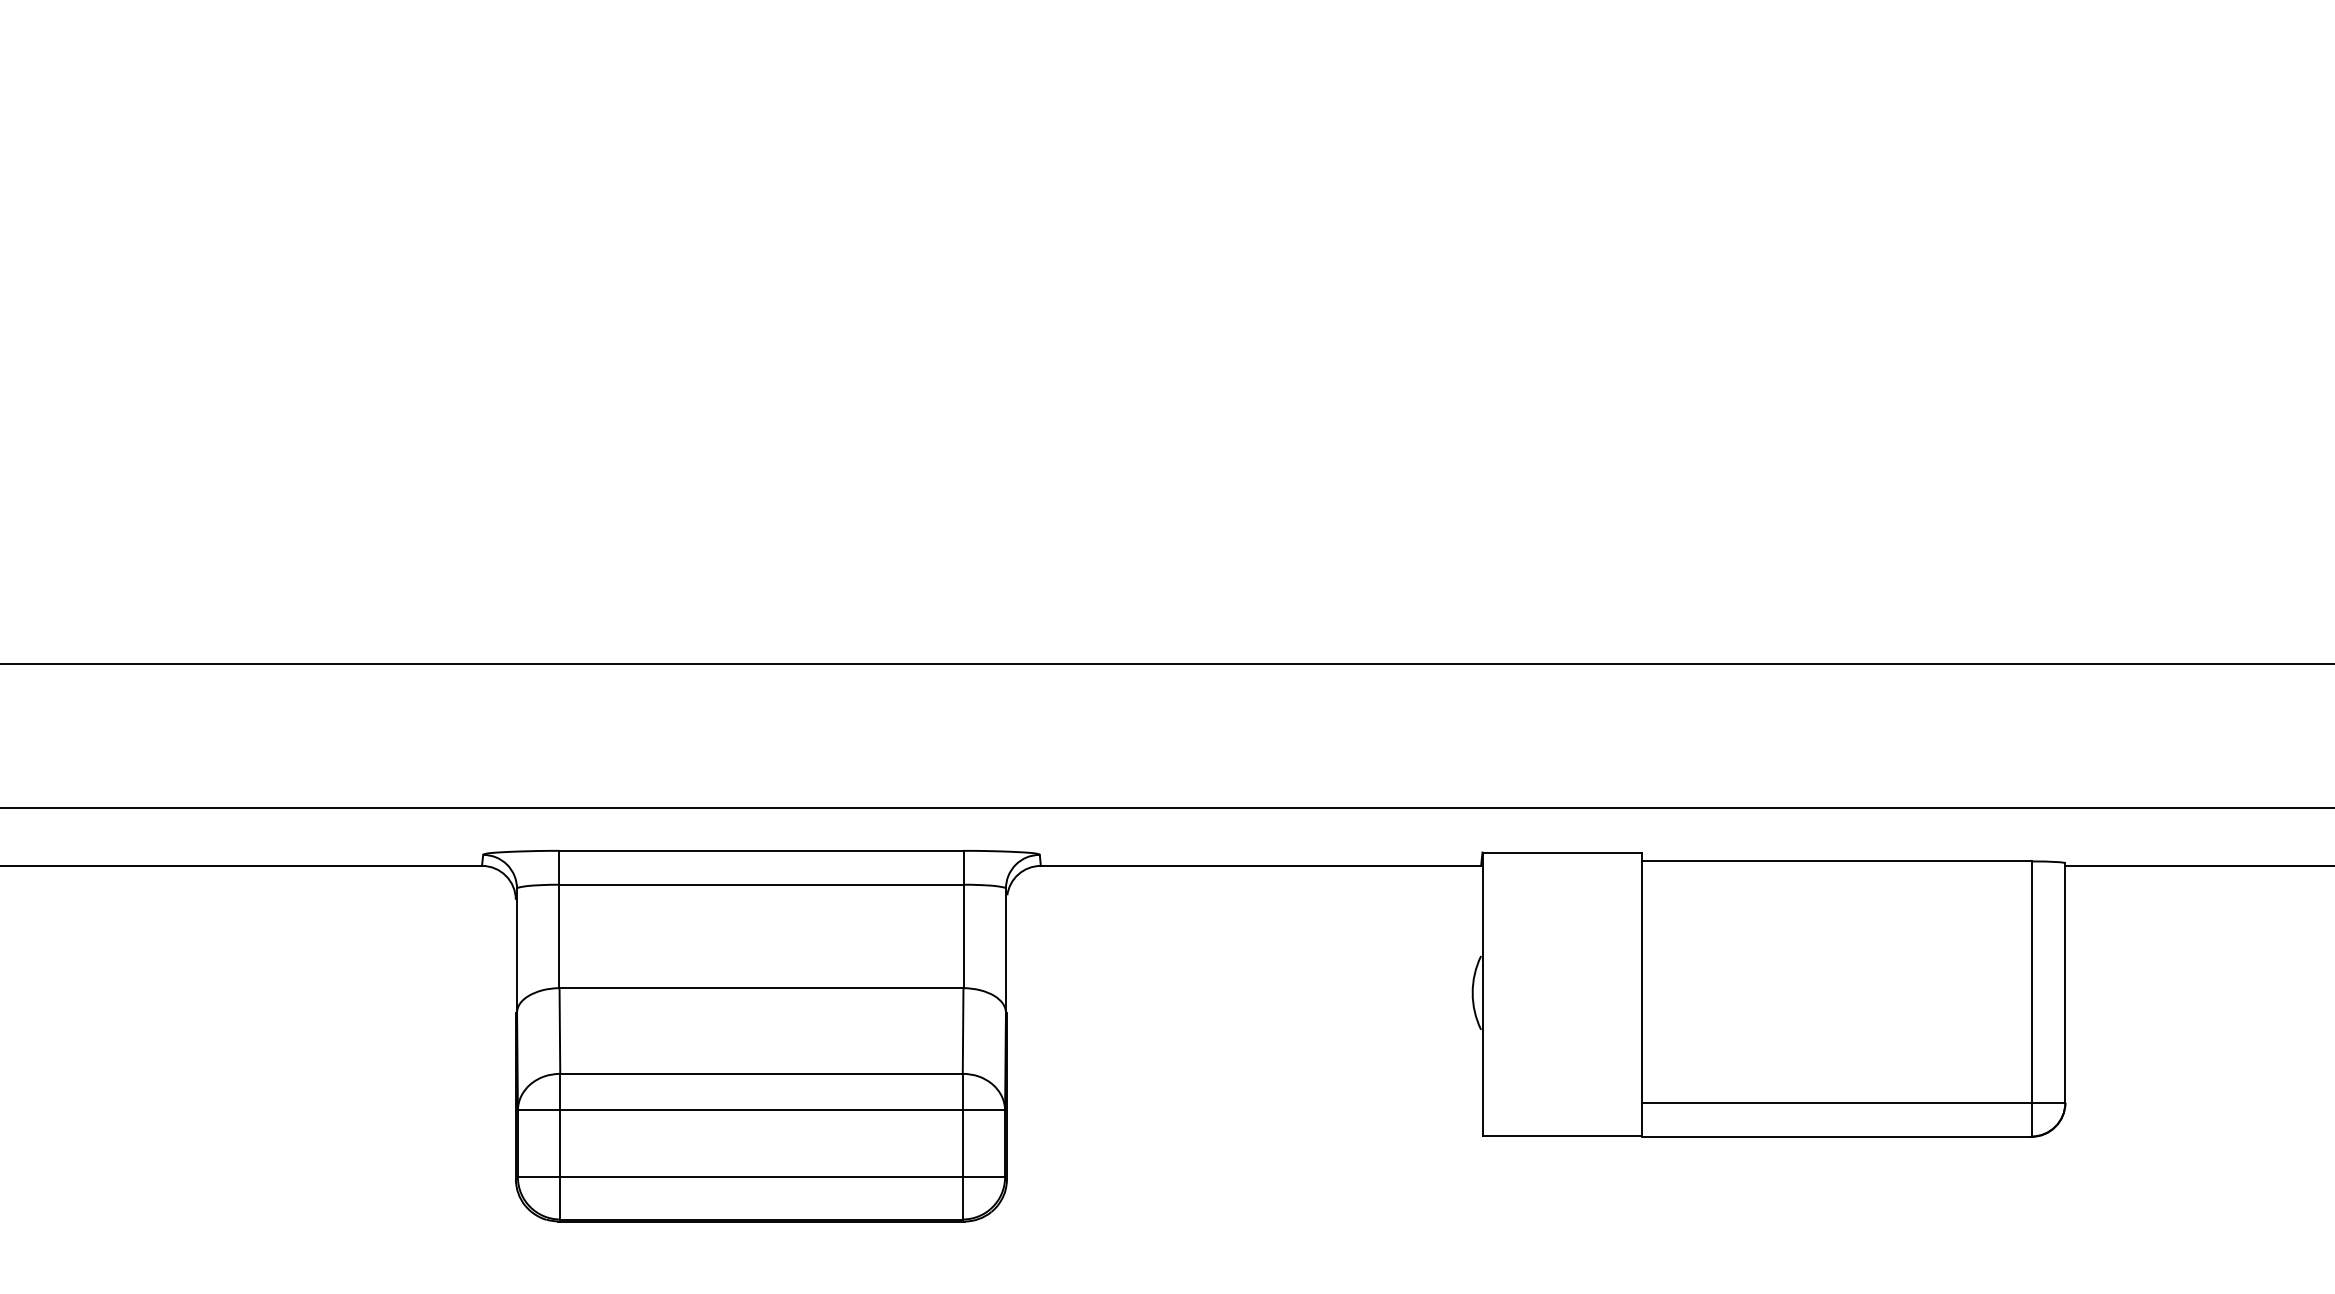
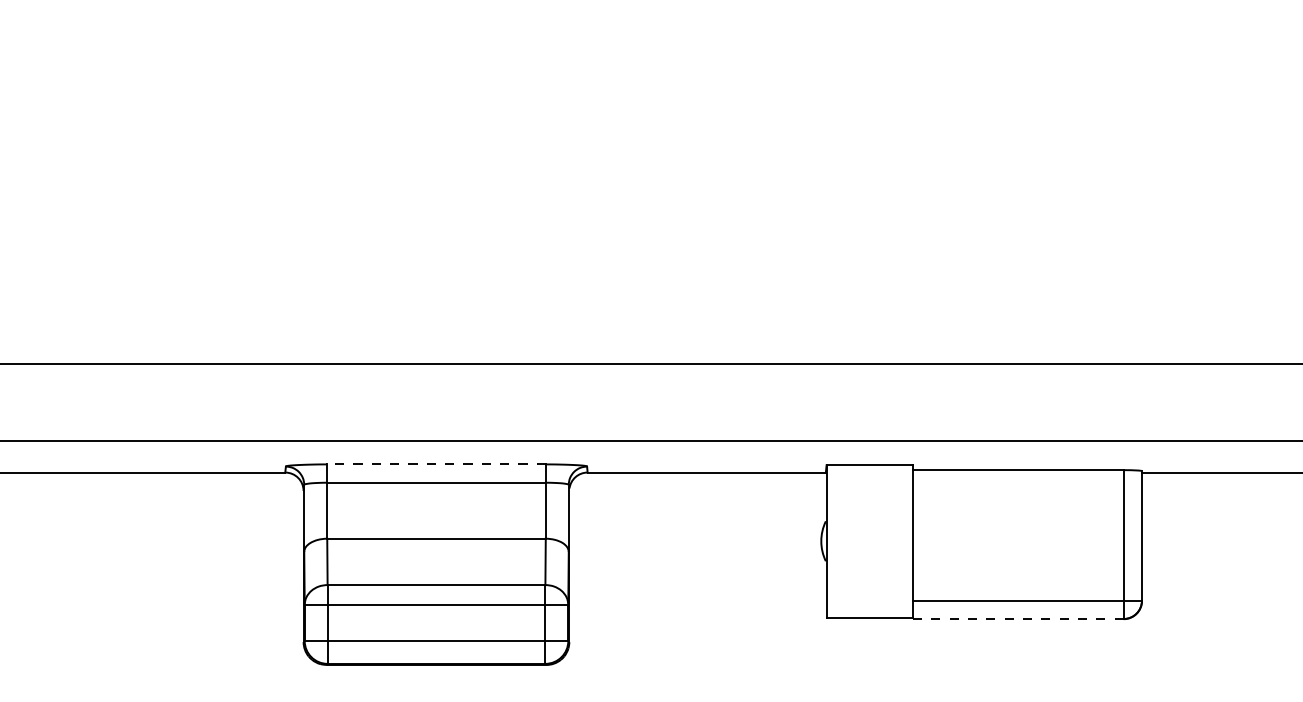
line: (761, 851) -> (436, 464), solid -> dashed
line: (1837, 1135) -> (1018, 618), solid -> dashed

